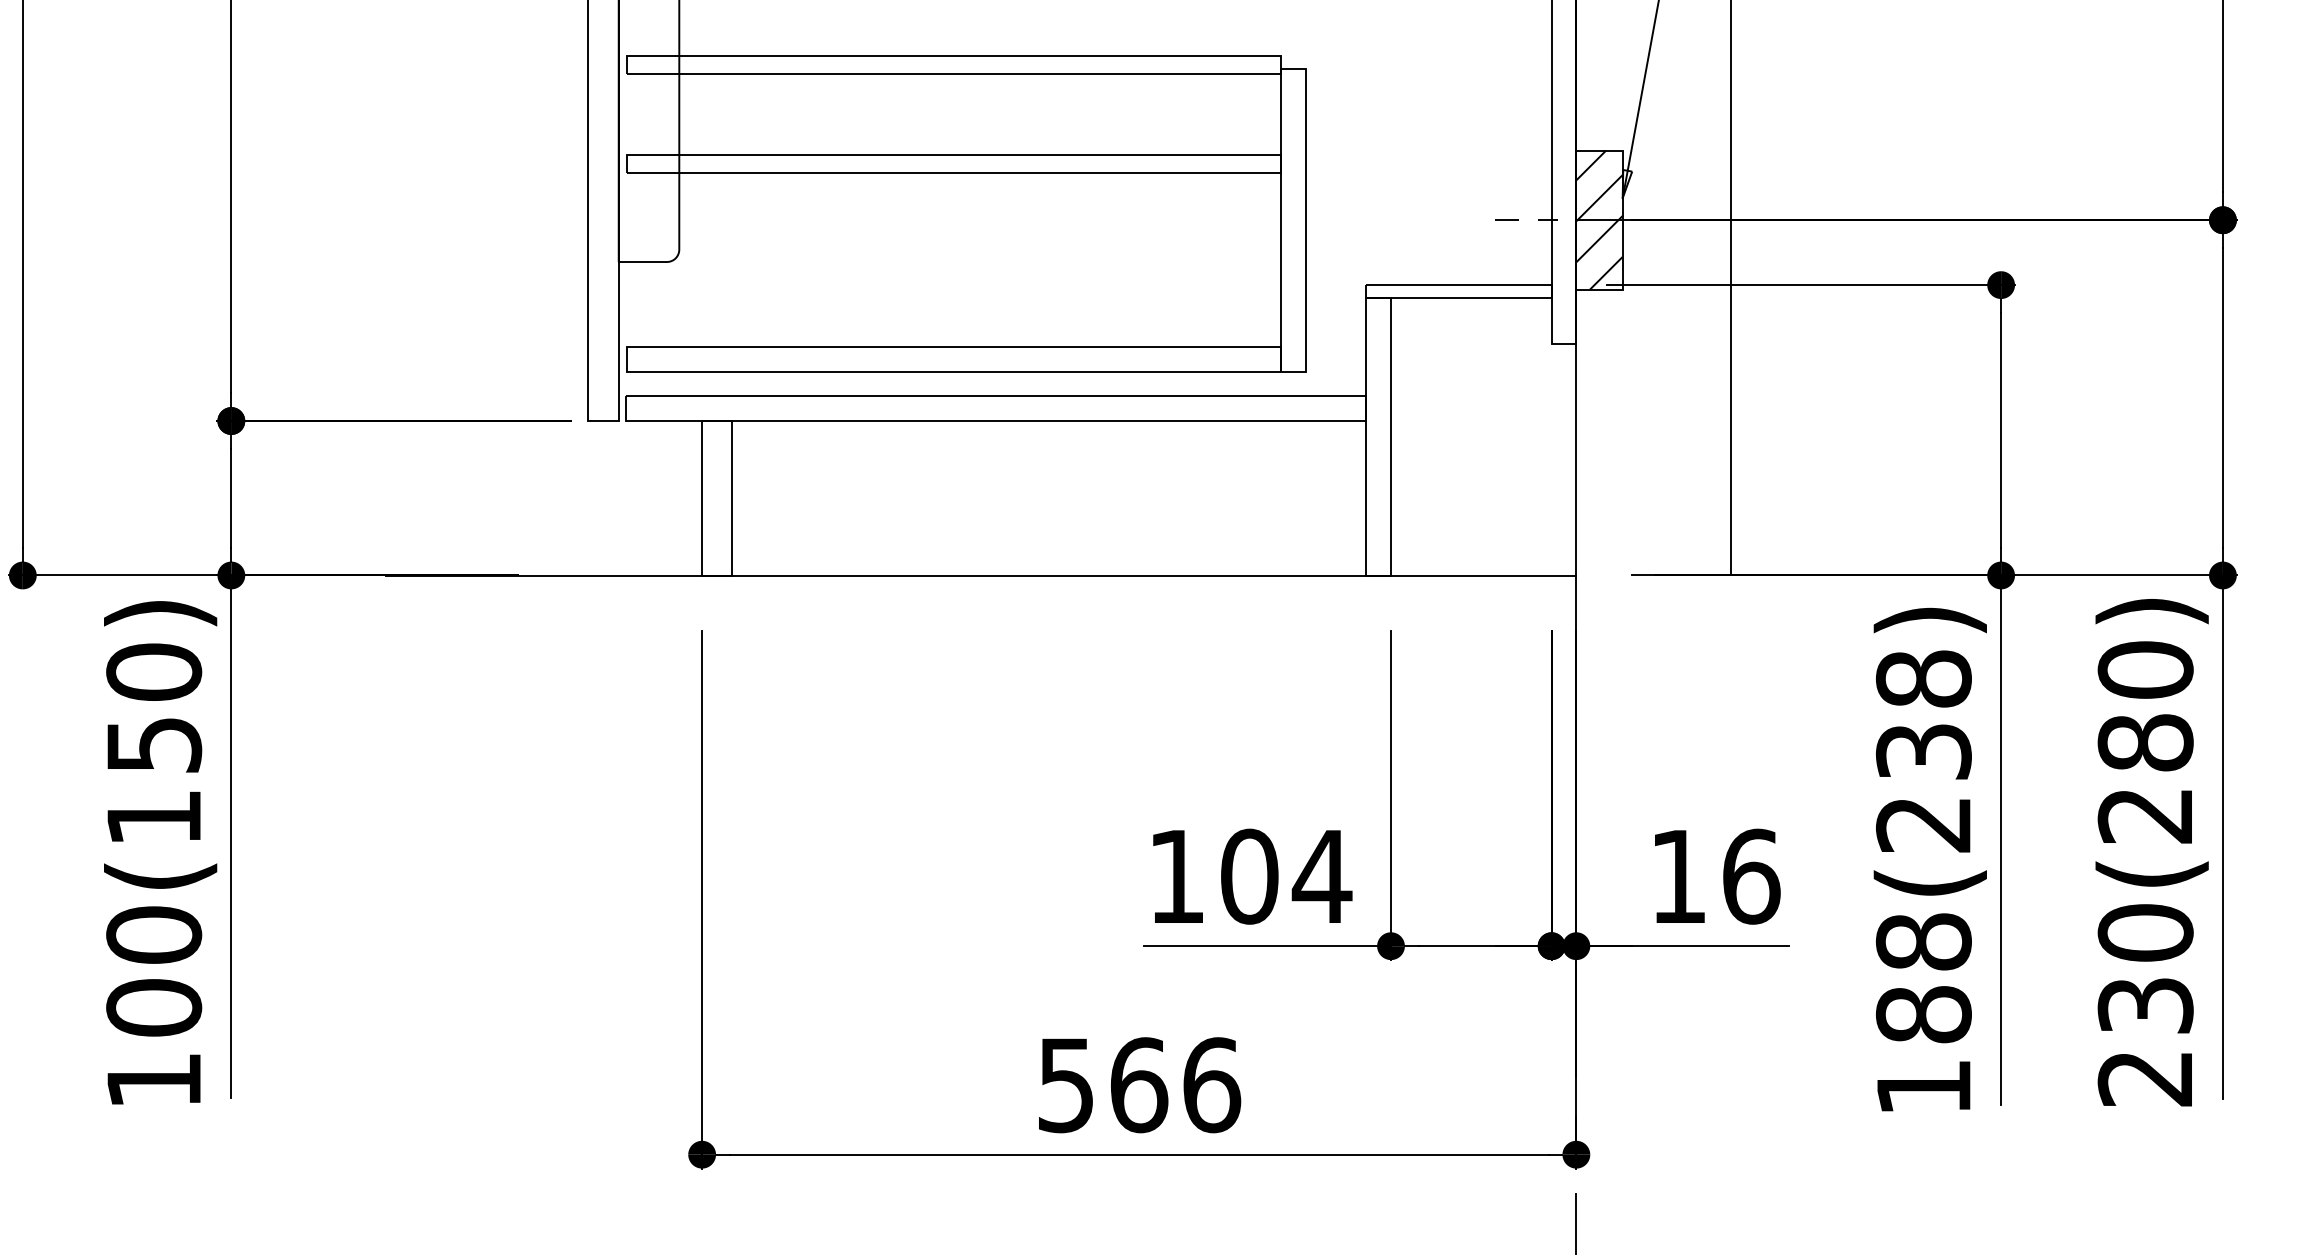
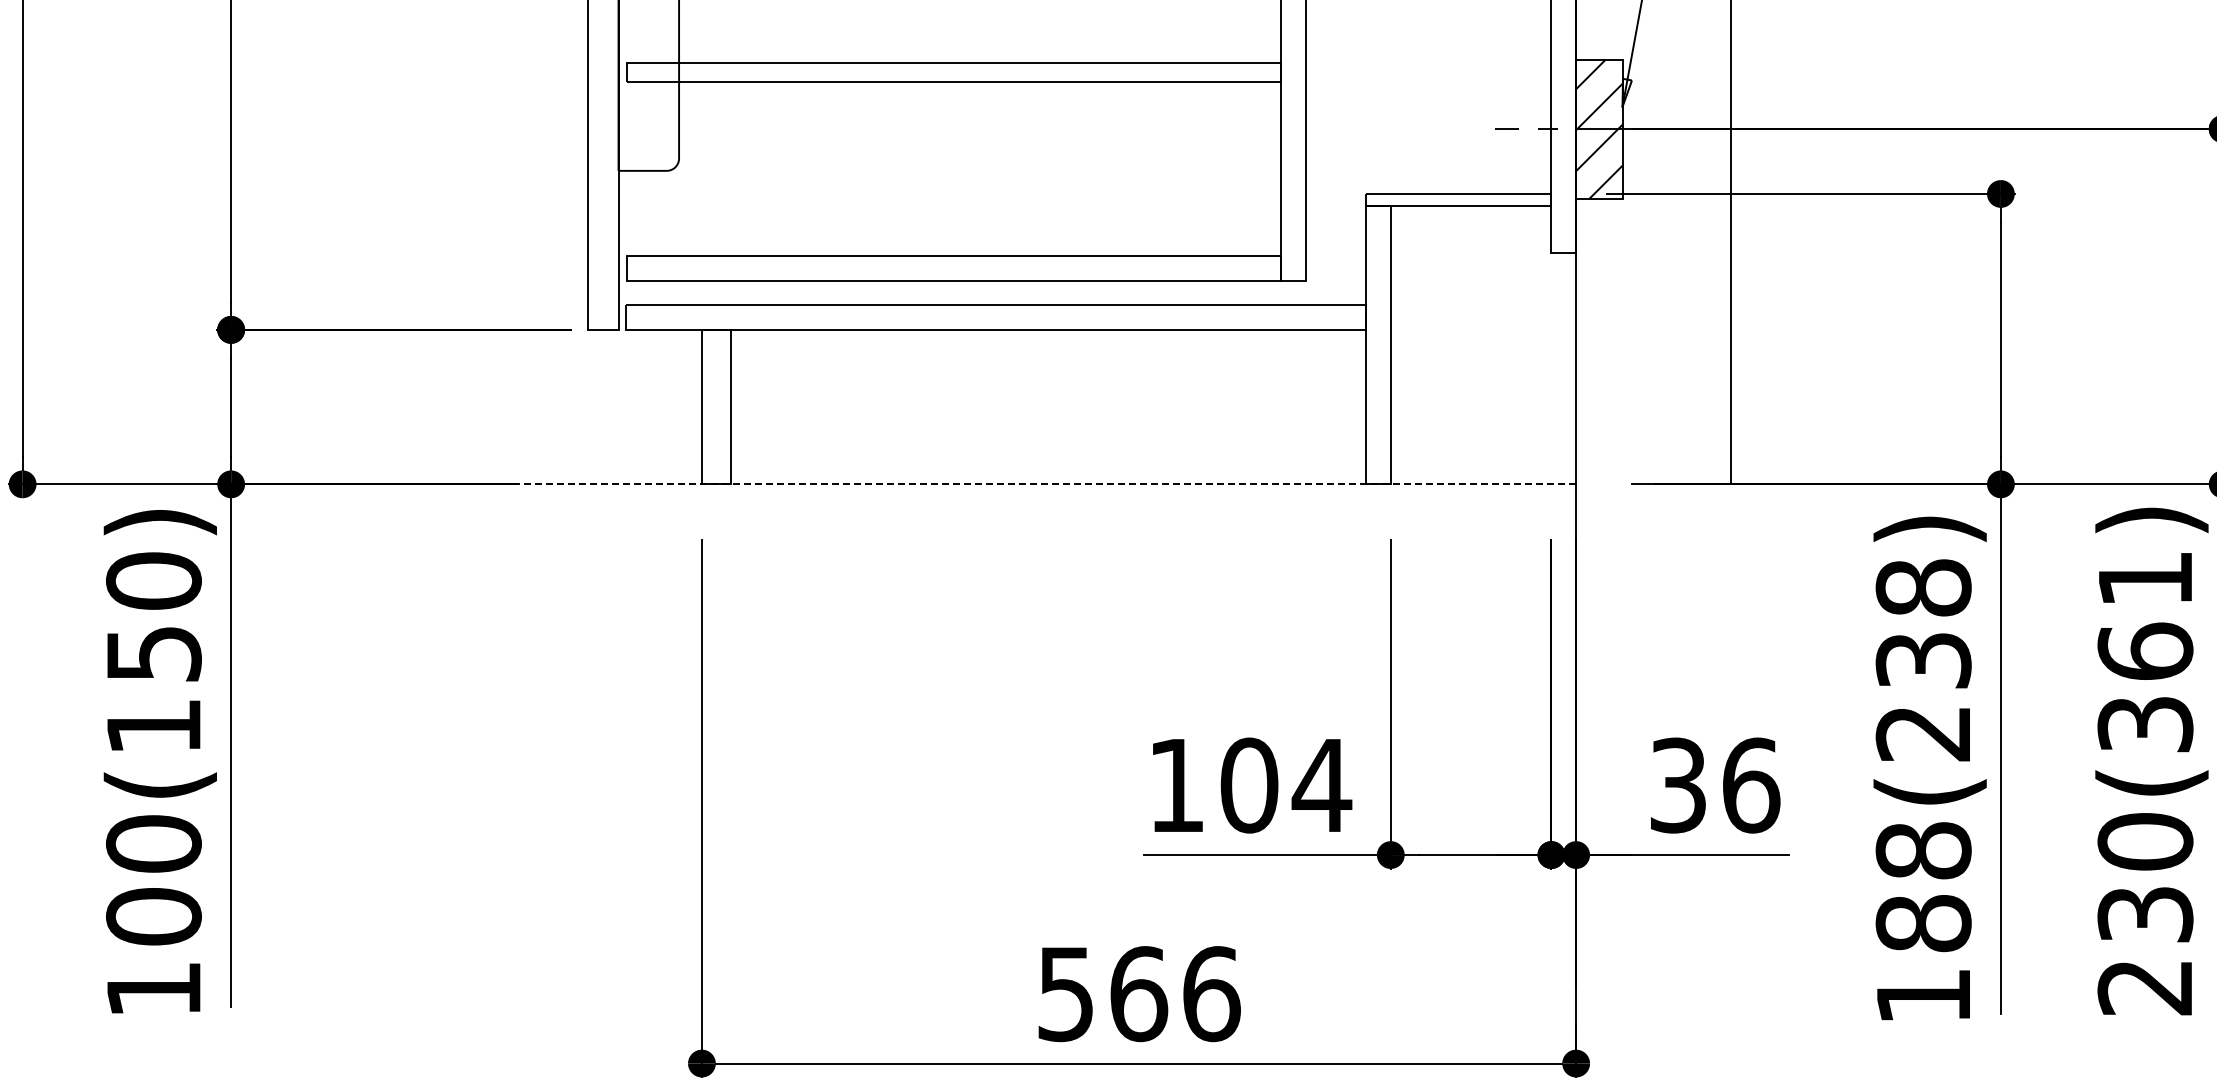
line: (981, 575) -> (981, 484), solid -> dashed
text: (2145, 742) -> (2145, 651), 230(280) -> 230(361)
text: (1678, 876) -> (1678, 785), 16 -> 36

